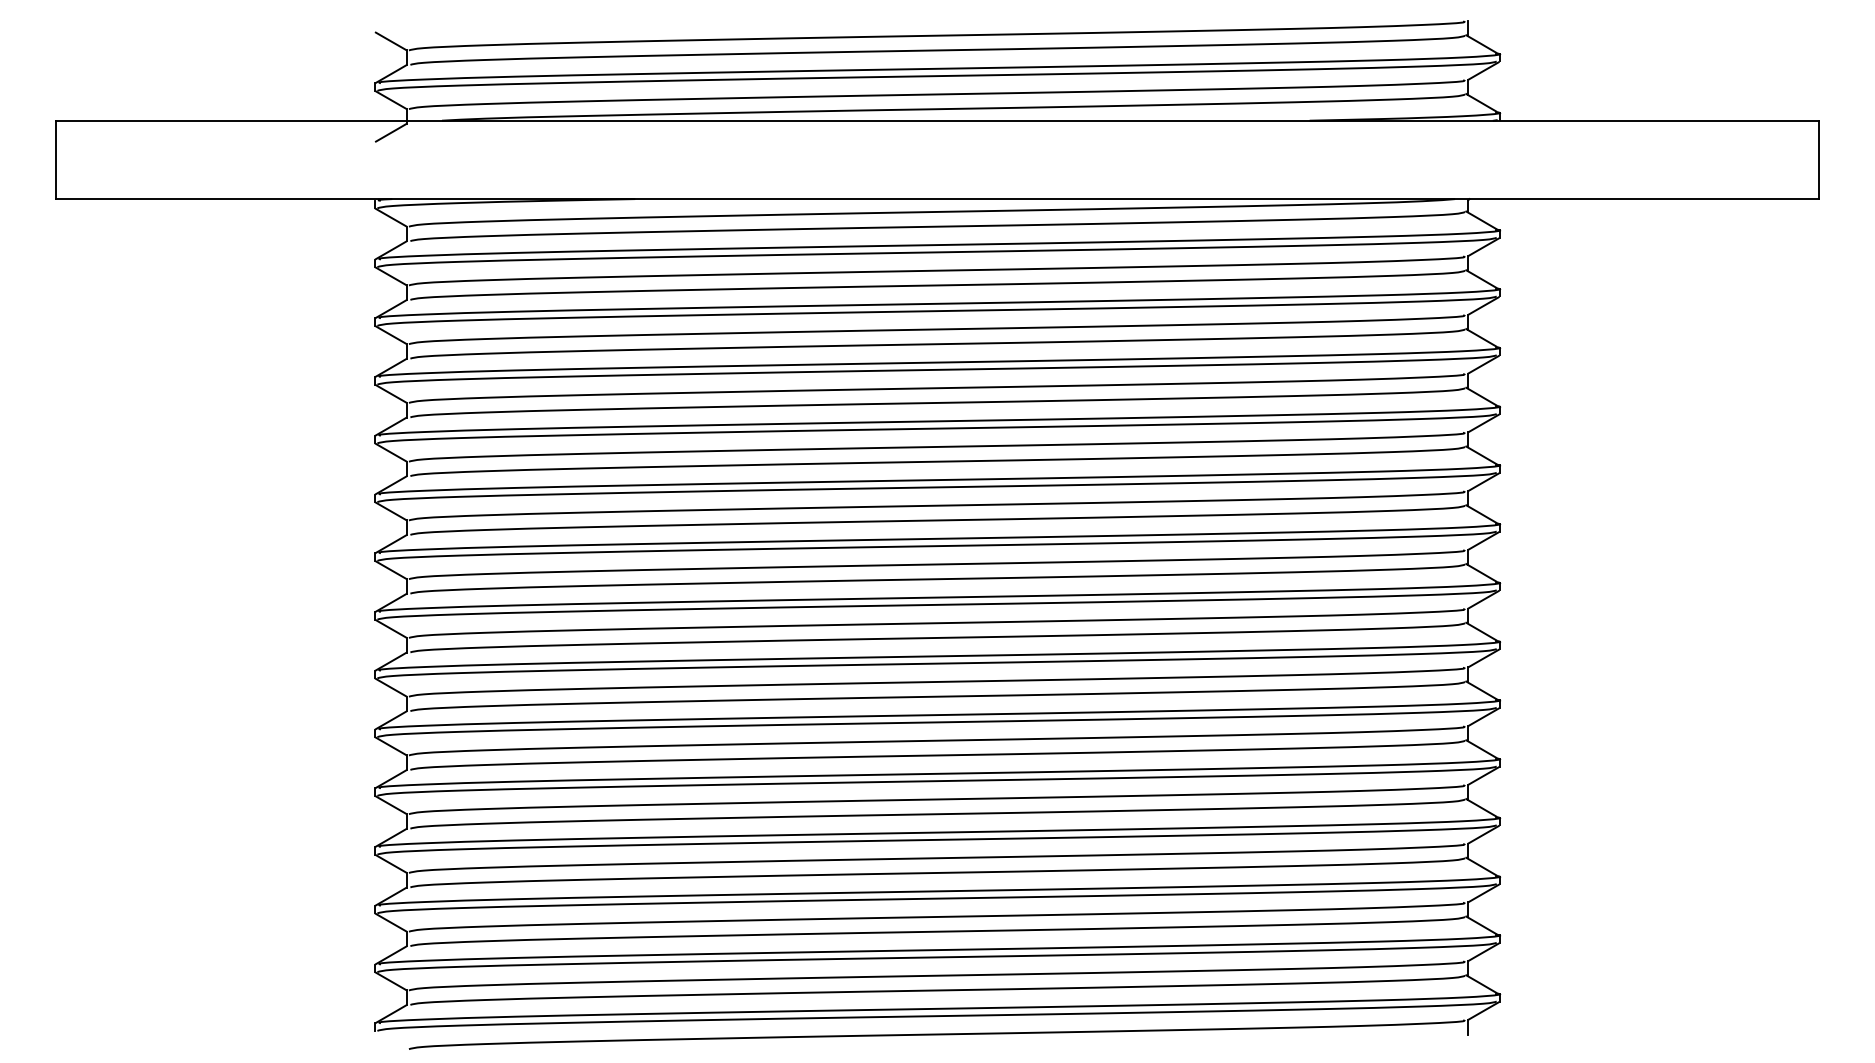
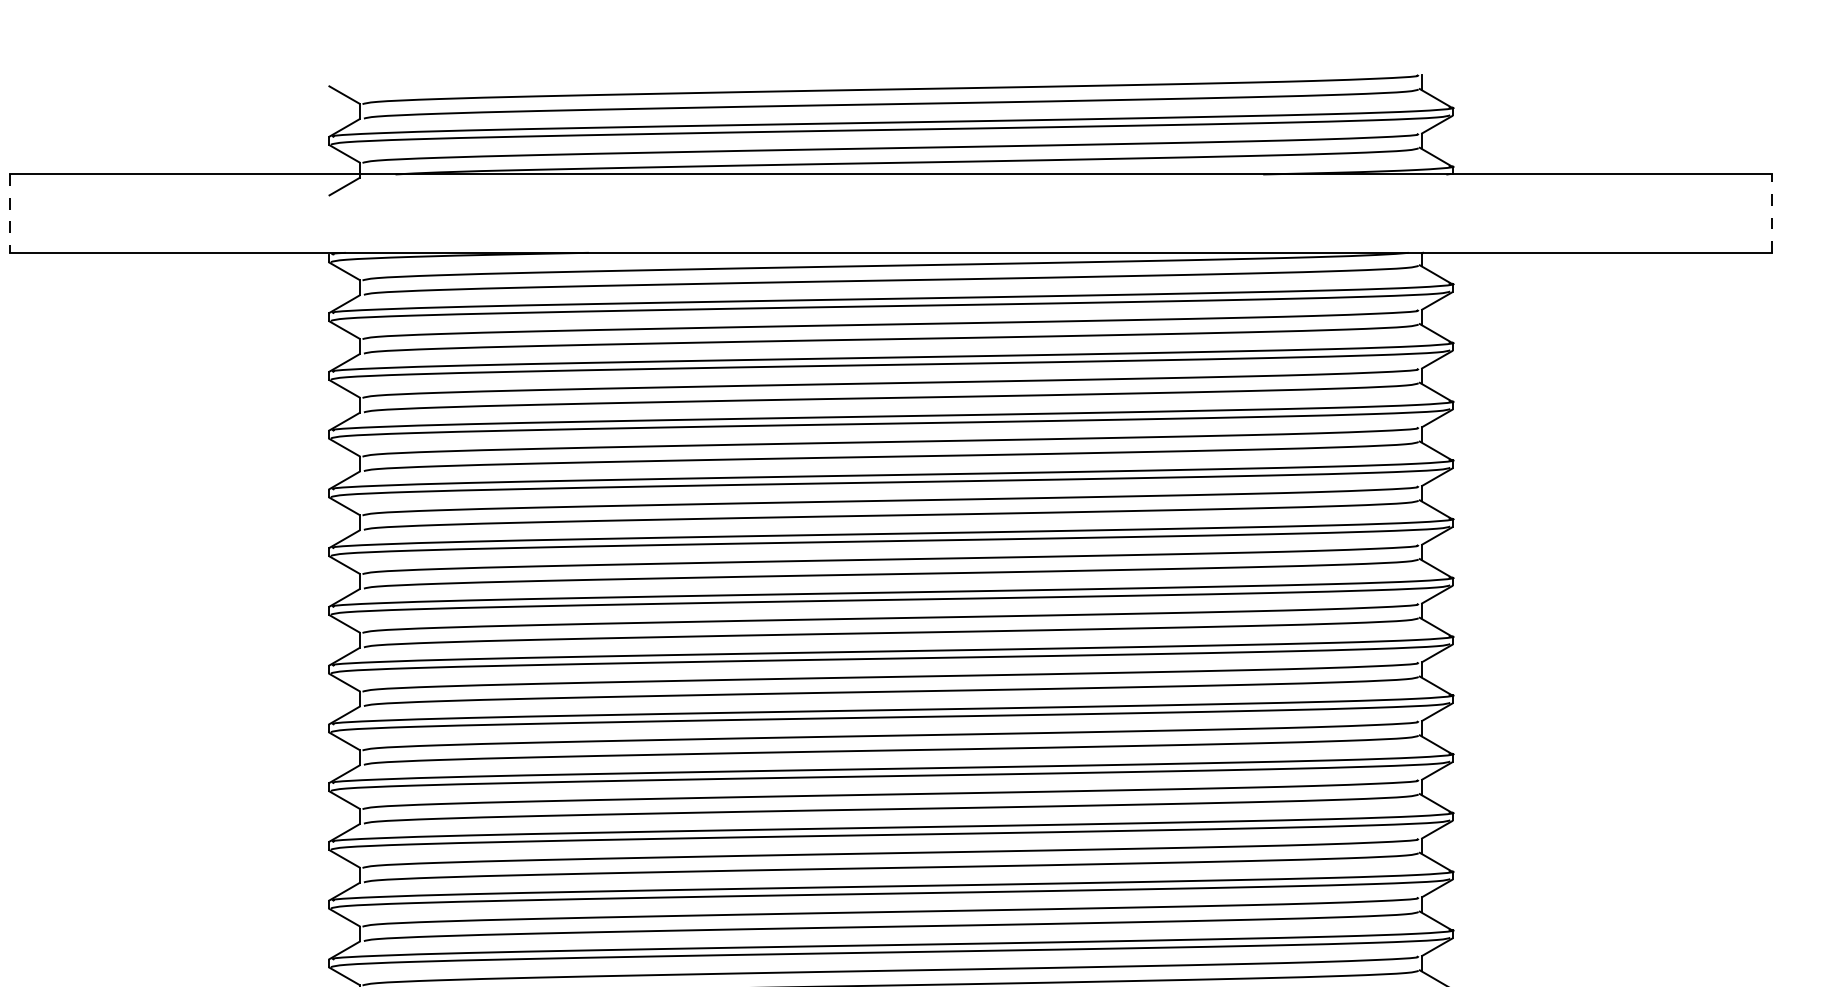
line: (1818, 159) -> (1772, 213), solid -> dashed
line: (56, 160) -> (10, 214), solid -> dashed

